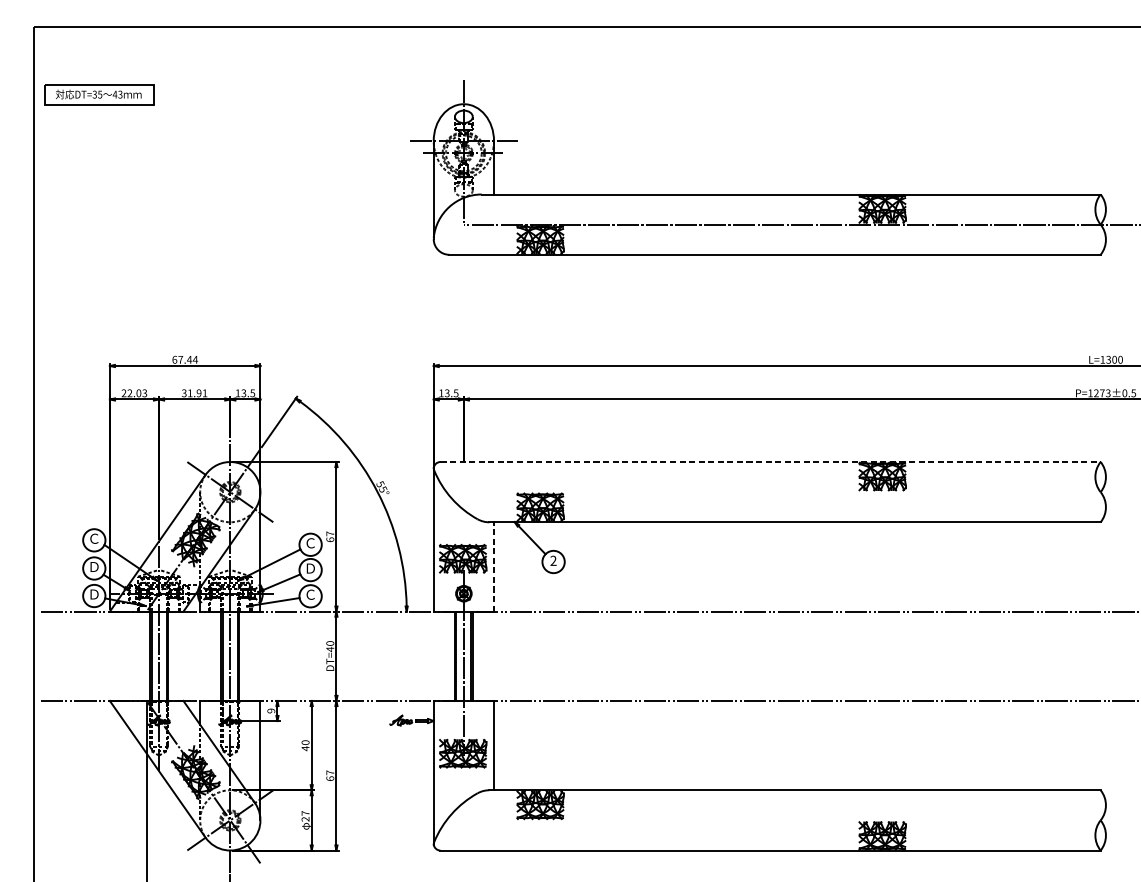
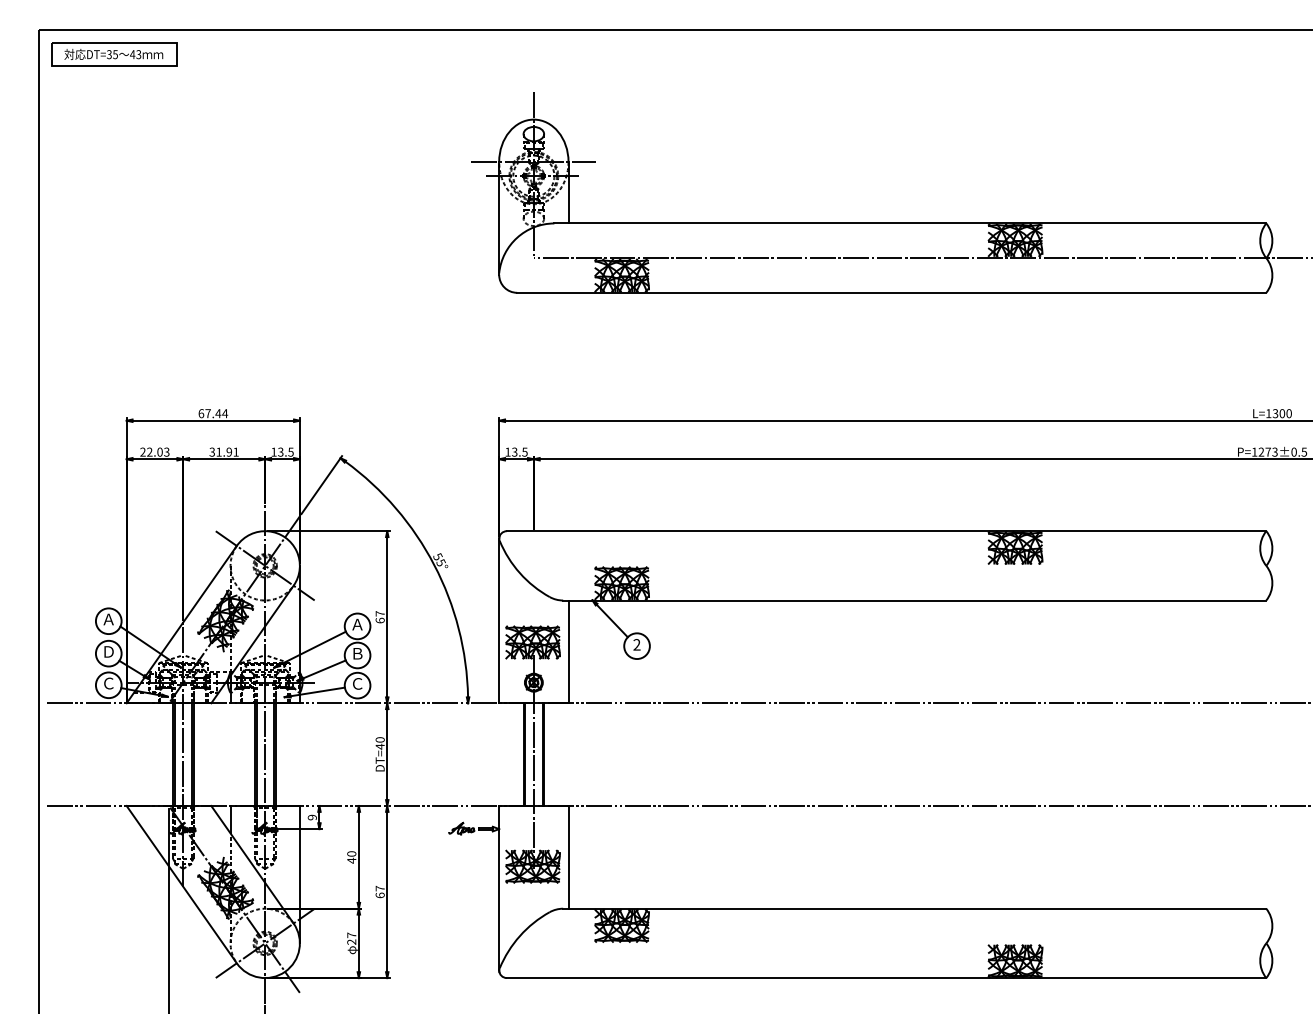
part: (99, 94) -> (114, 54), moved
line: (770, 462) -> (886, 531), dashed -> solid
text: (94, 538) -> (108, 619), Ｃ -> Ａ
text: (310, 543) -> (357, 624), Ｃ -> Ａ
line: (493, 566) -> (568, 651), dashed -> solid
text: (310, 568) -> (357, 653), Ｄ -> Ｂ
text: (94, 594) -> (108, 683), Ｄ -> Ｃ

